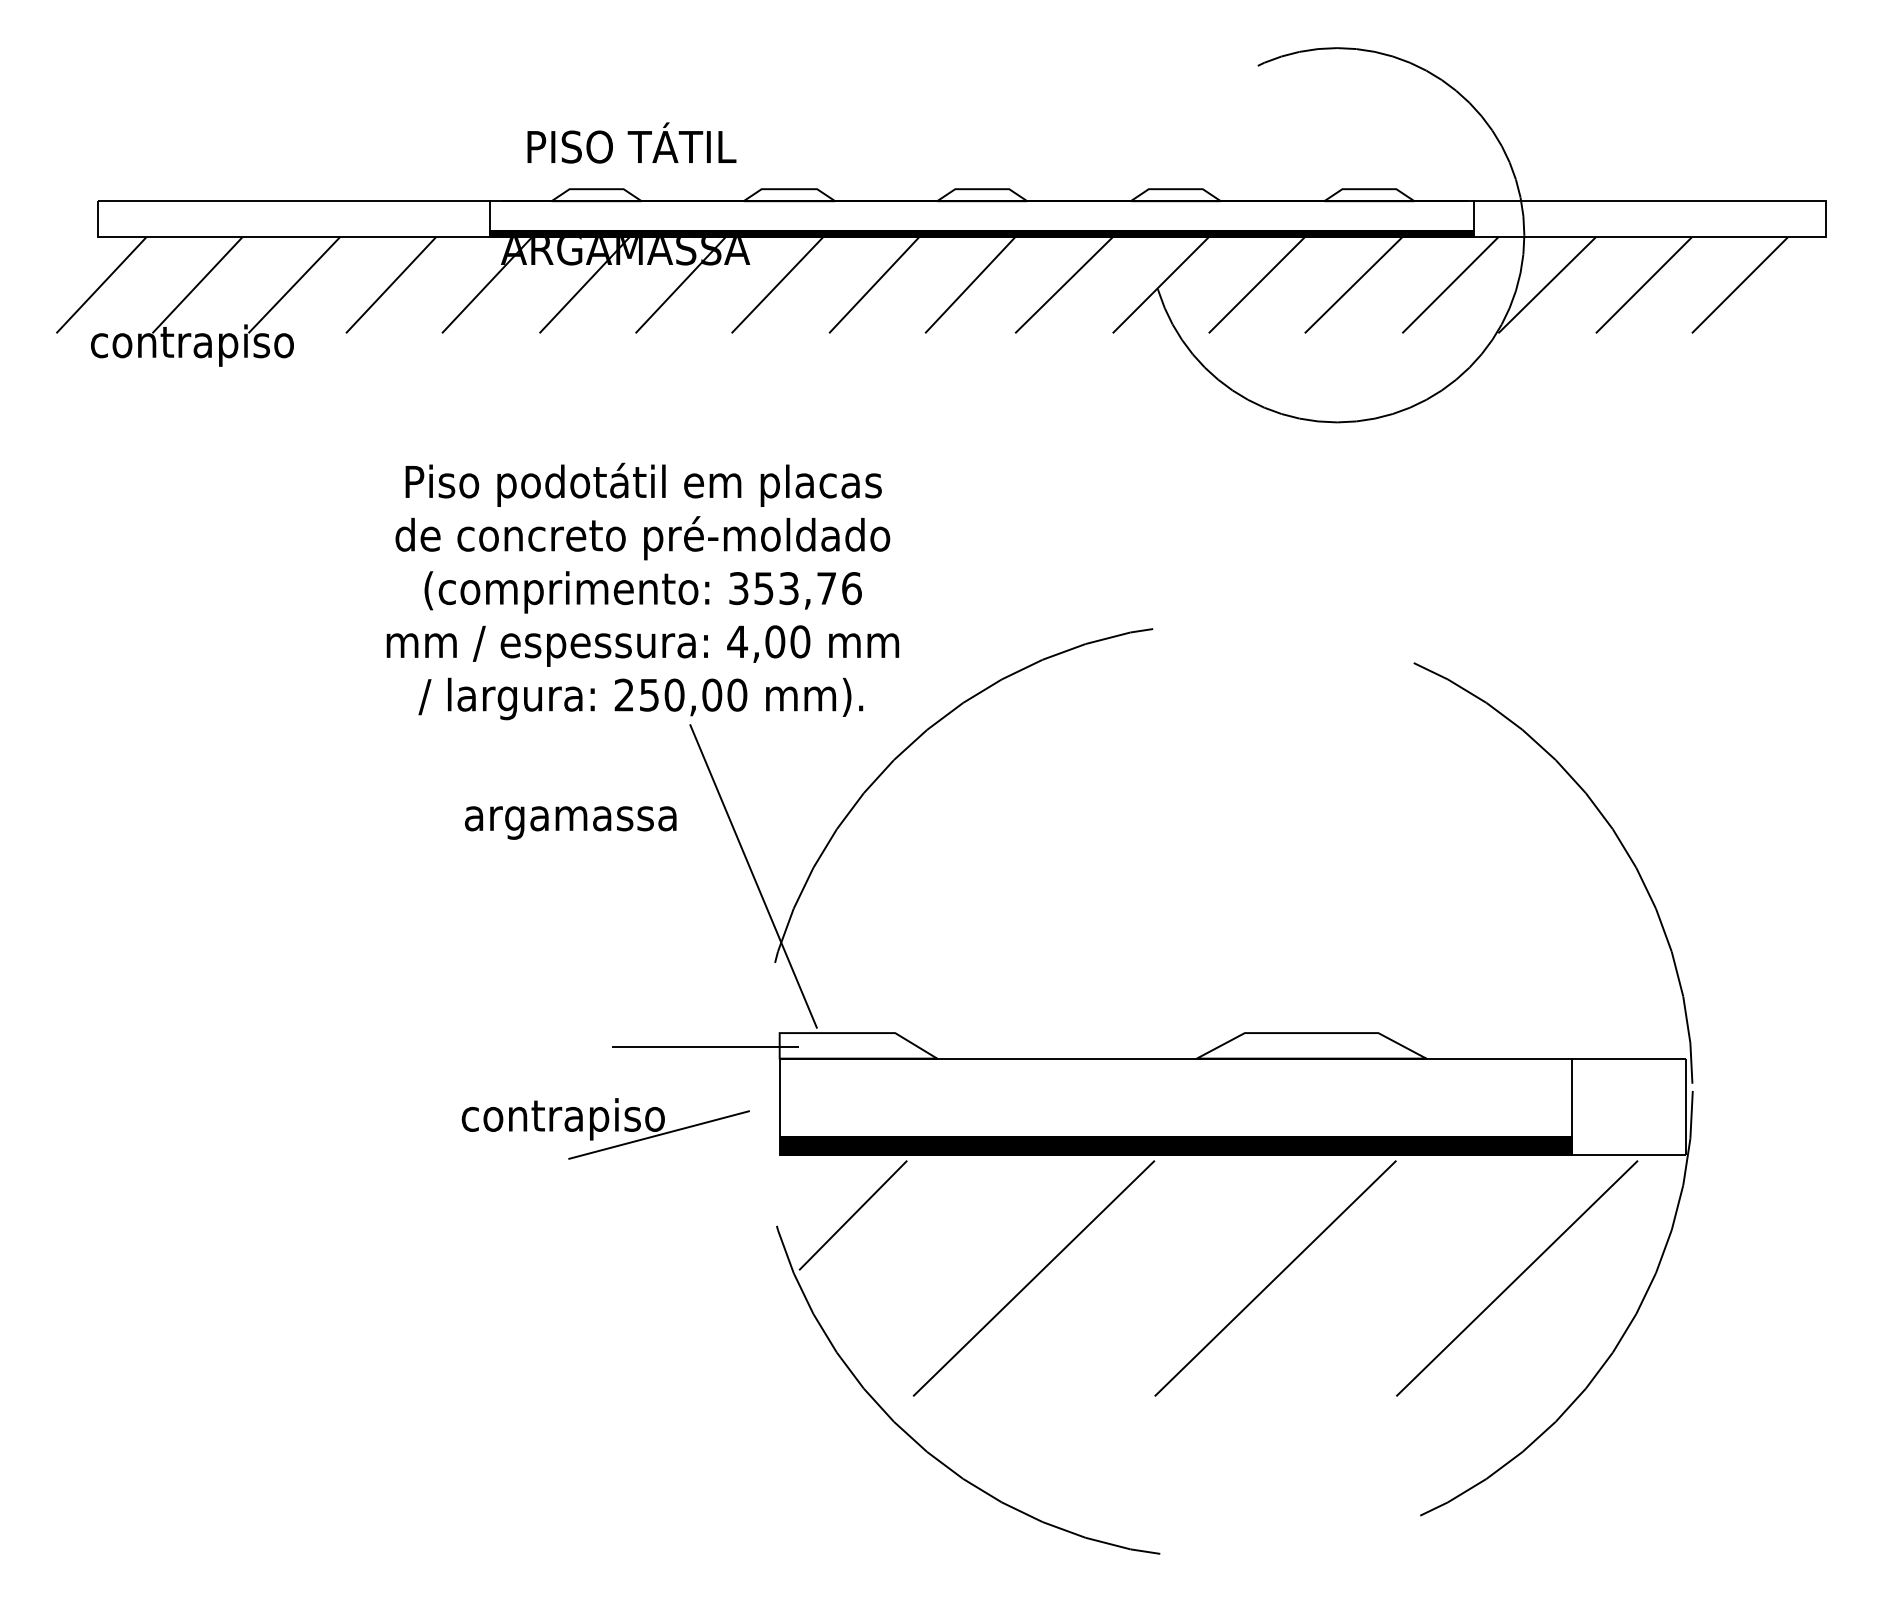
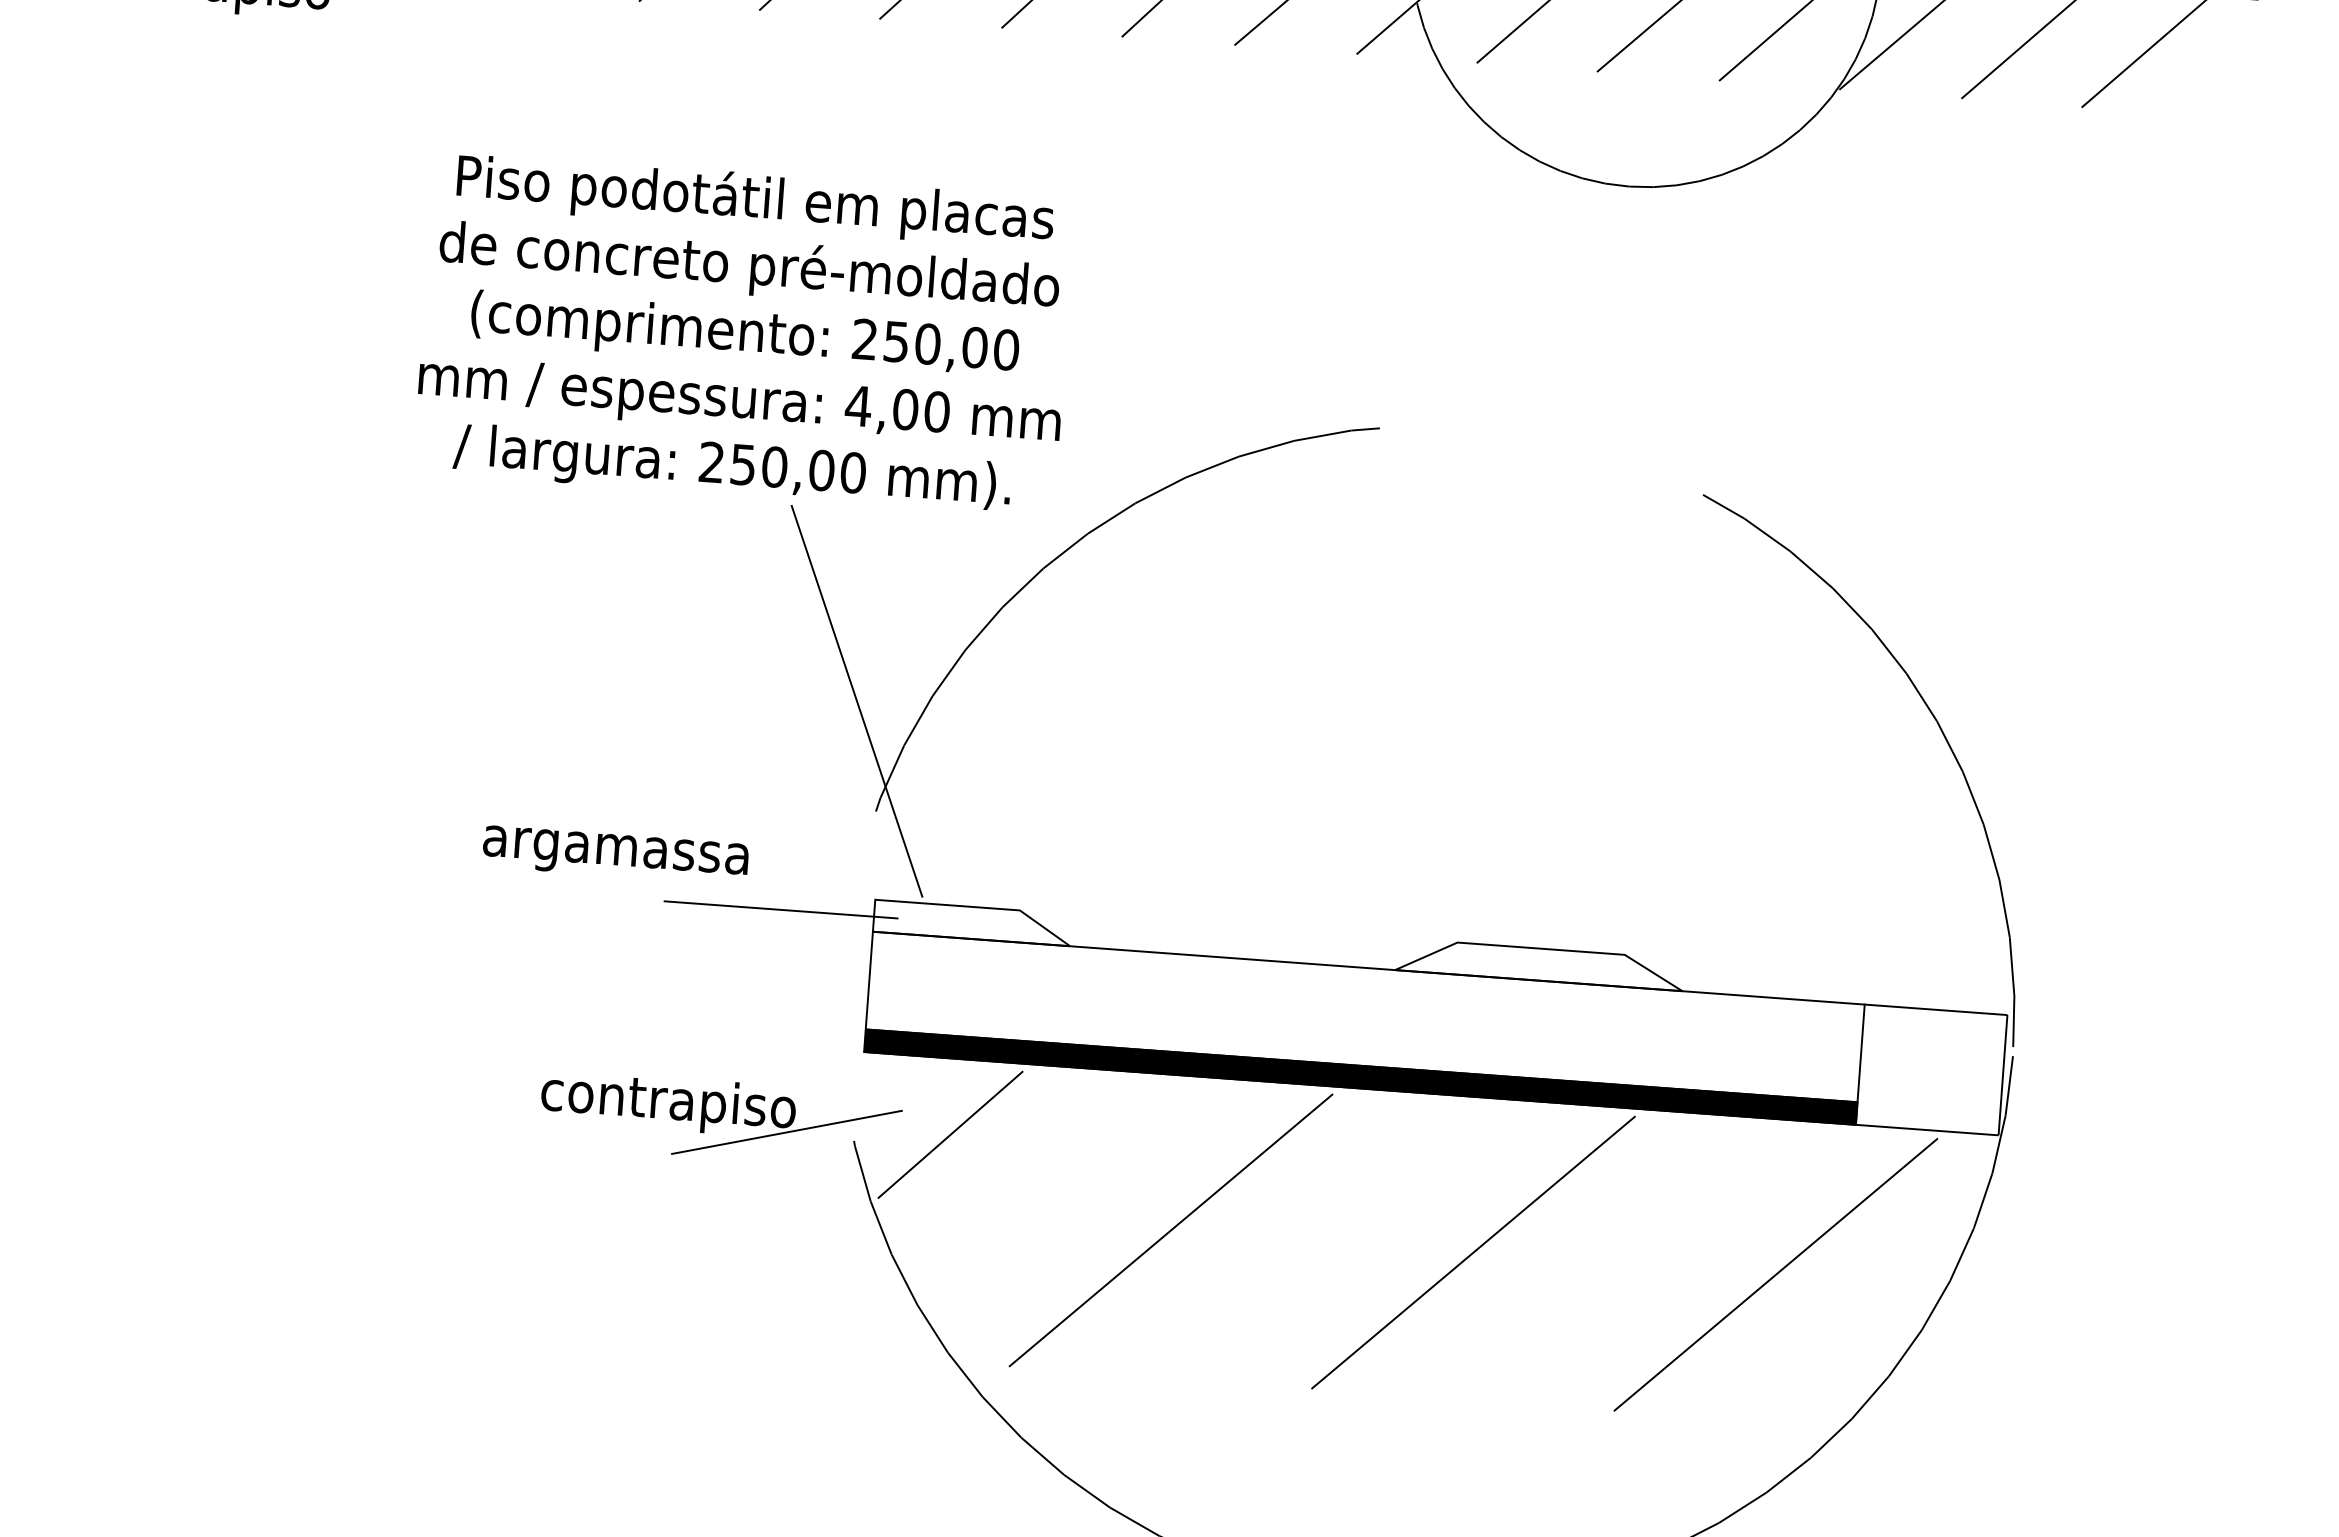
text: (795, 588) -> (935, 344), 353,76 -> 250,00
text: (570, 822) -> (615, 854), moved
part: (605, 1128) -> (720, 1119), moved

